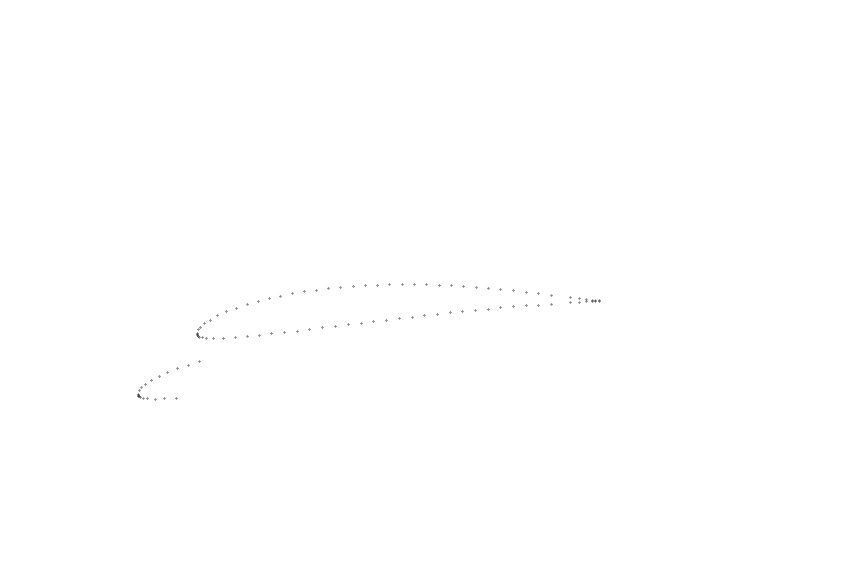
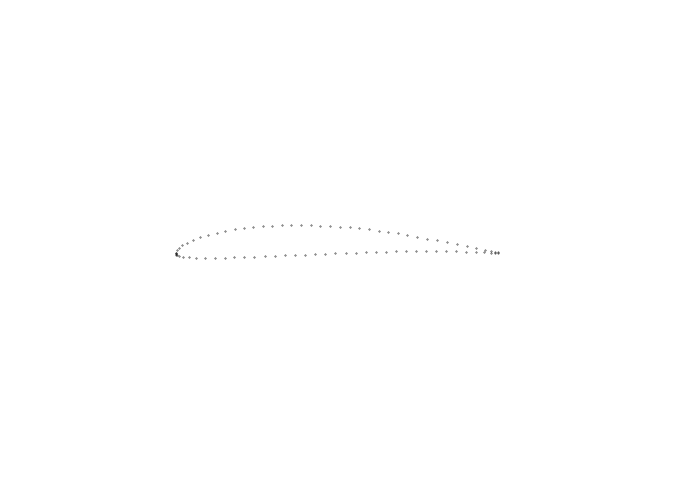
part: (584, 298) -> (482, 249), size x1.43
part: (168, 381) -> (150, 288), removed

